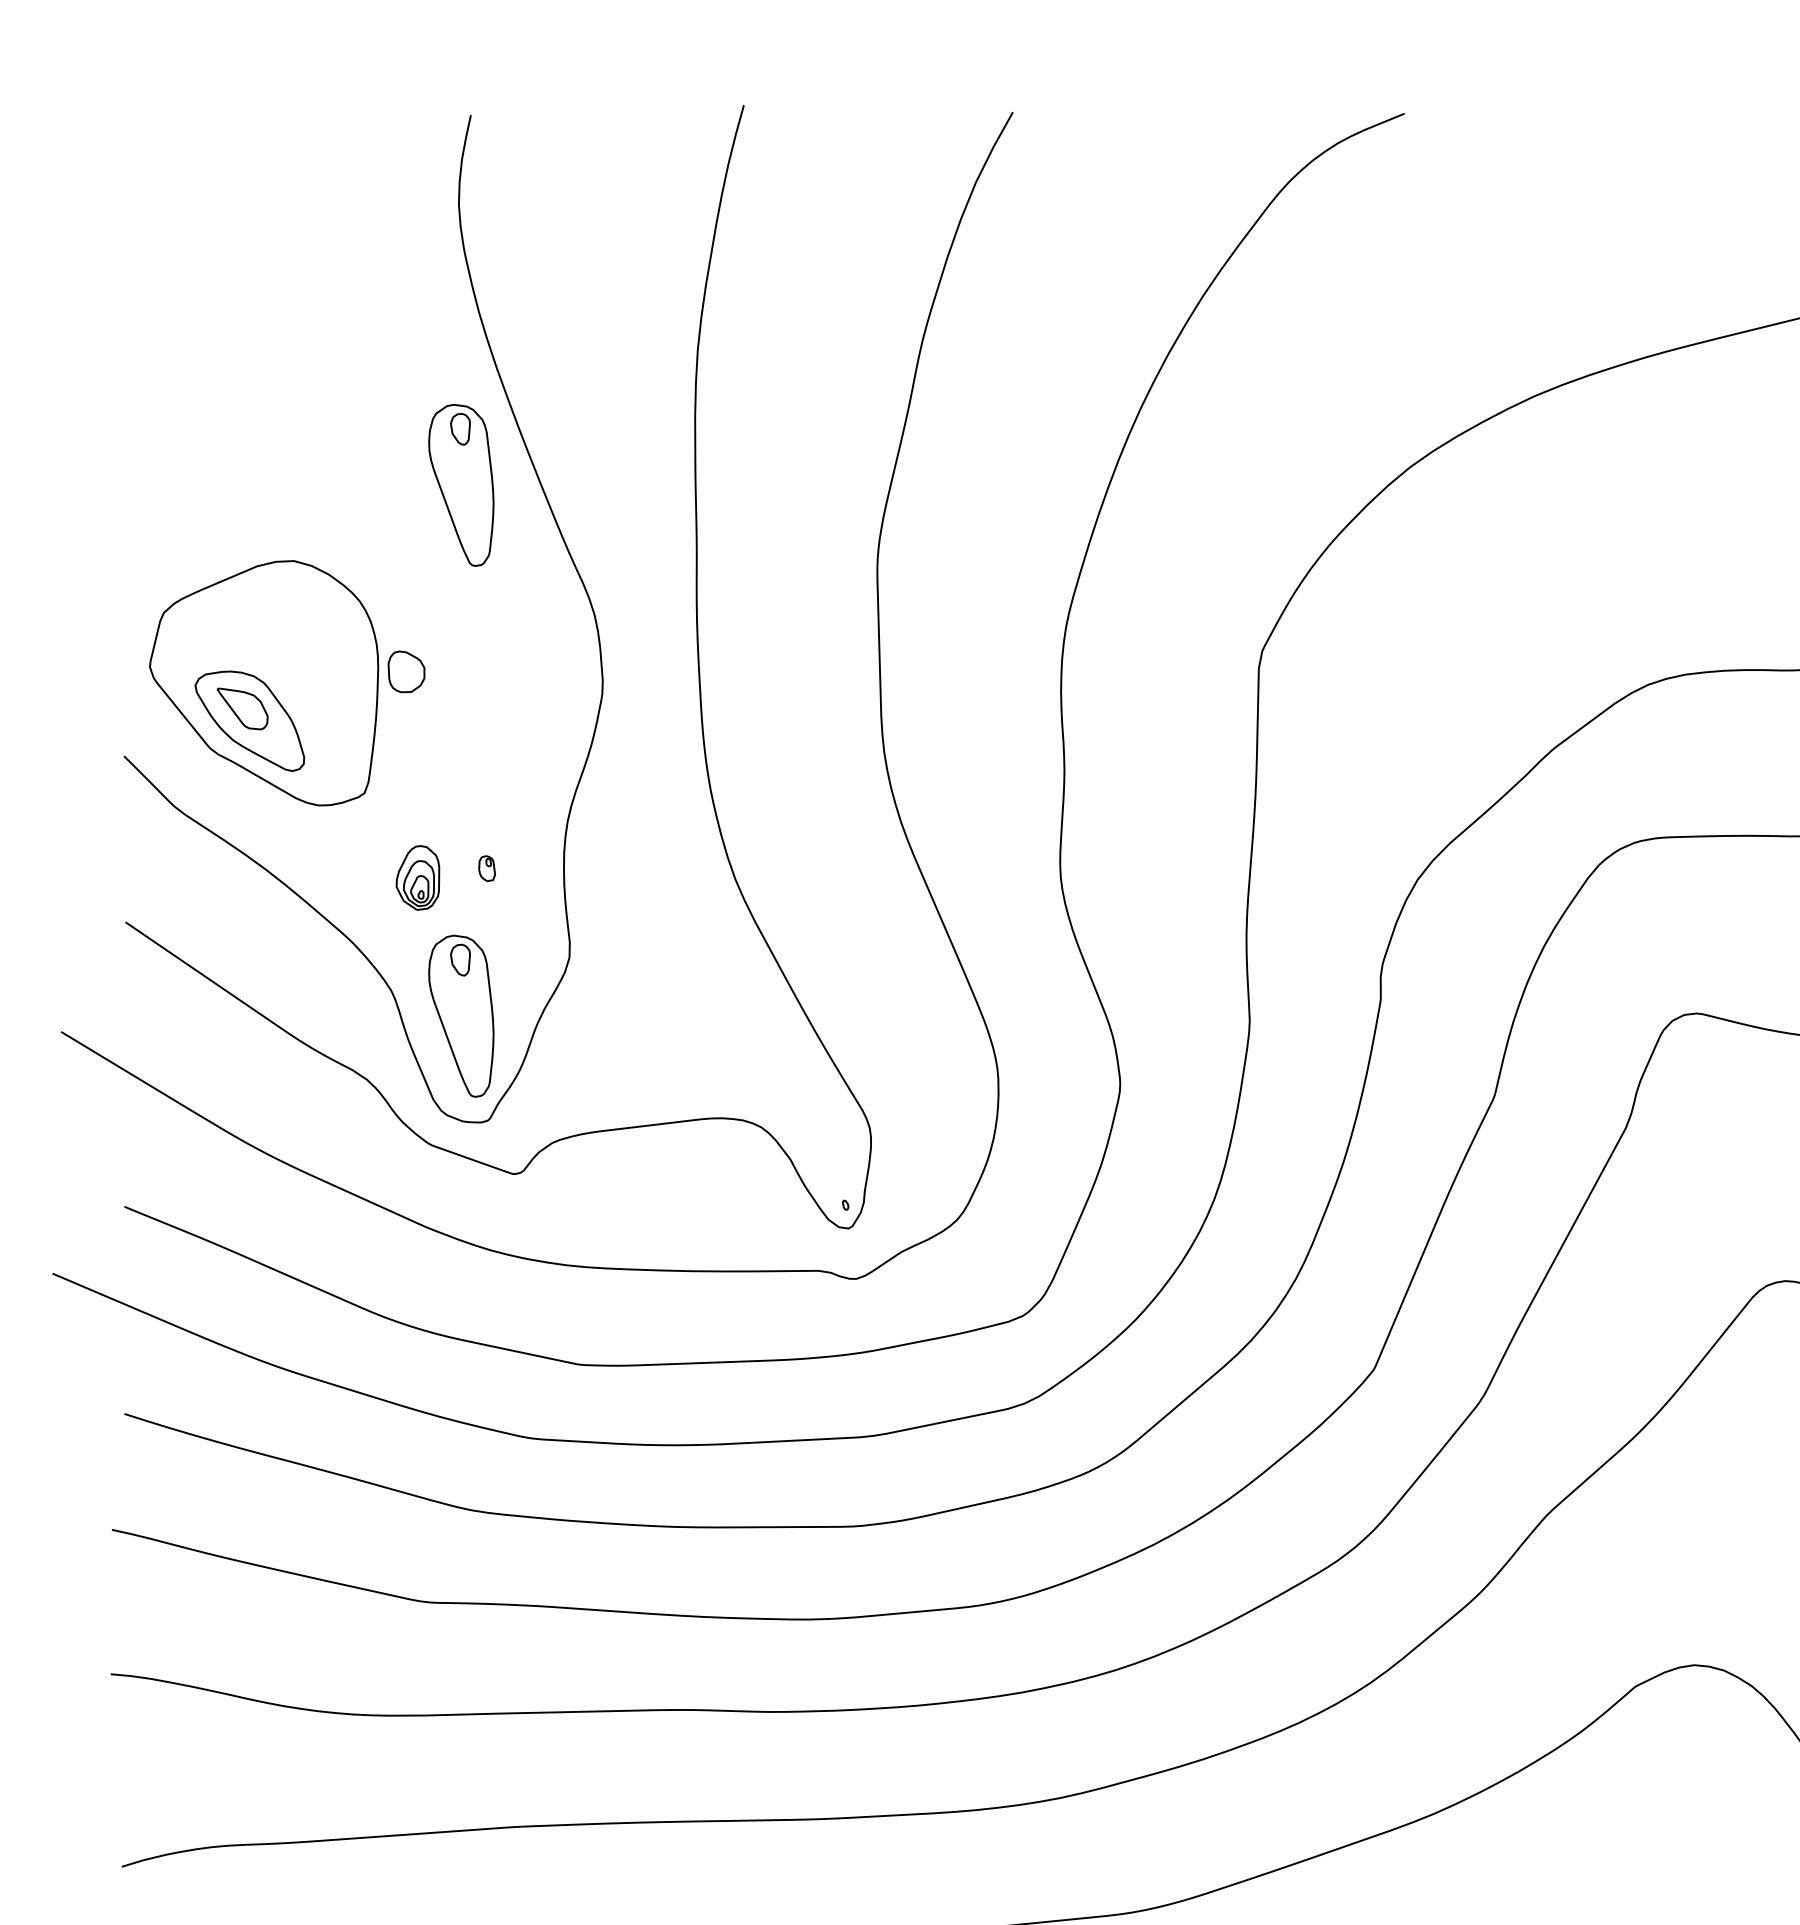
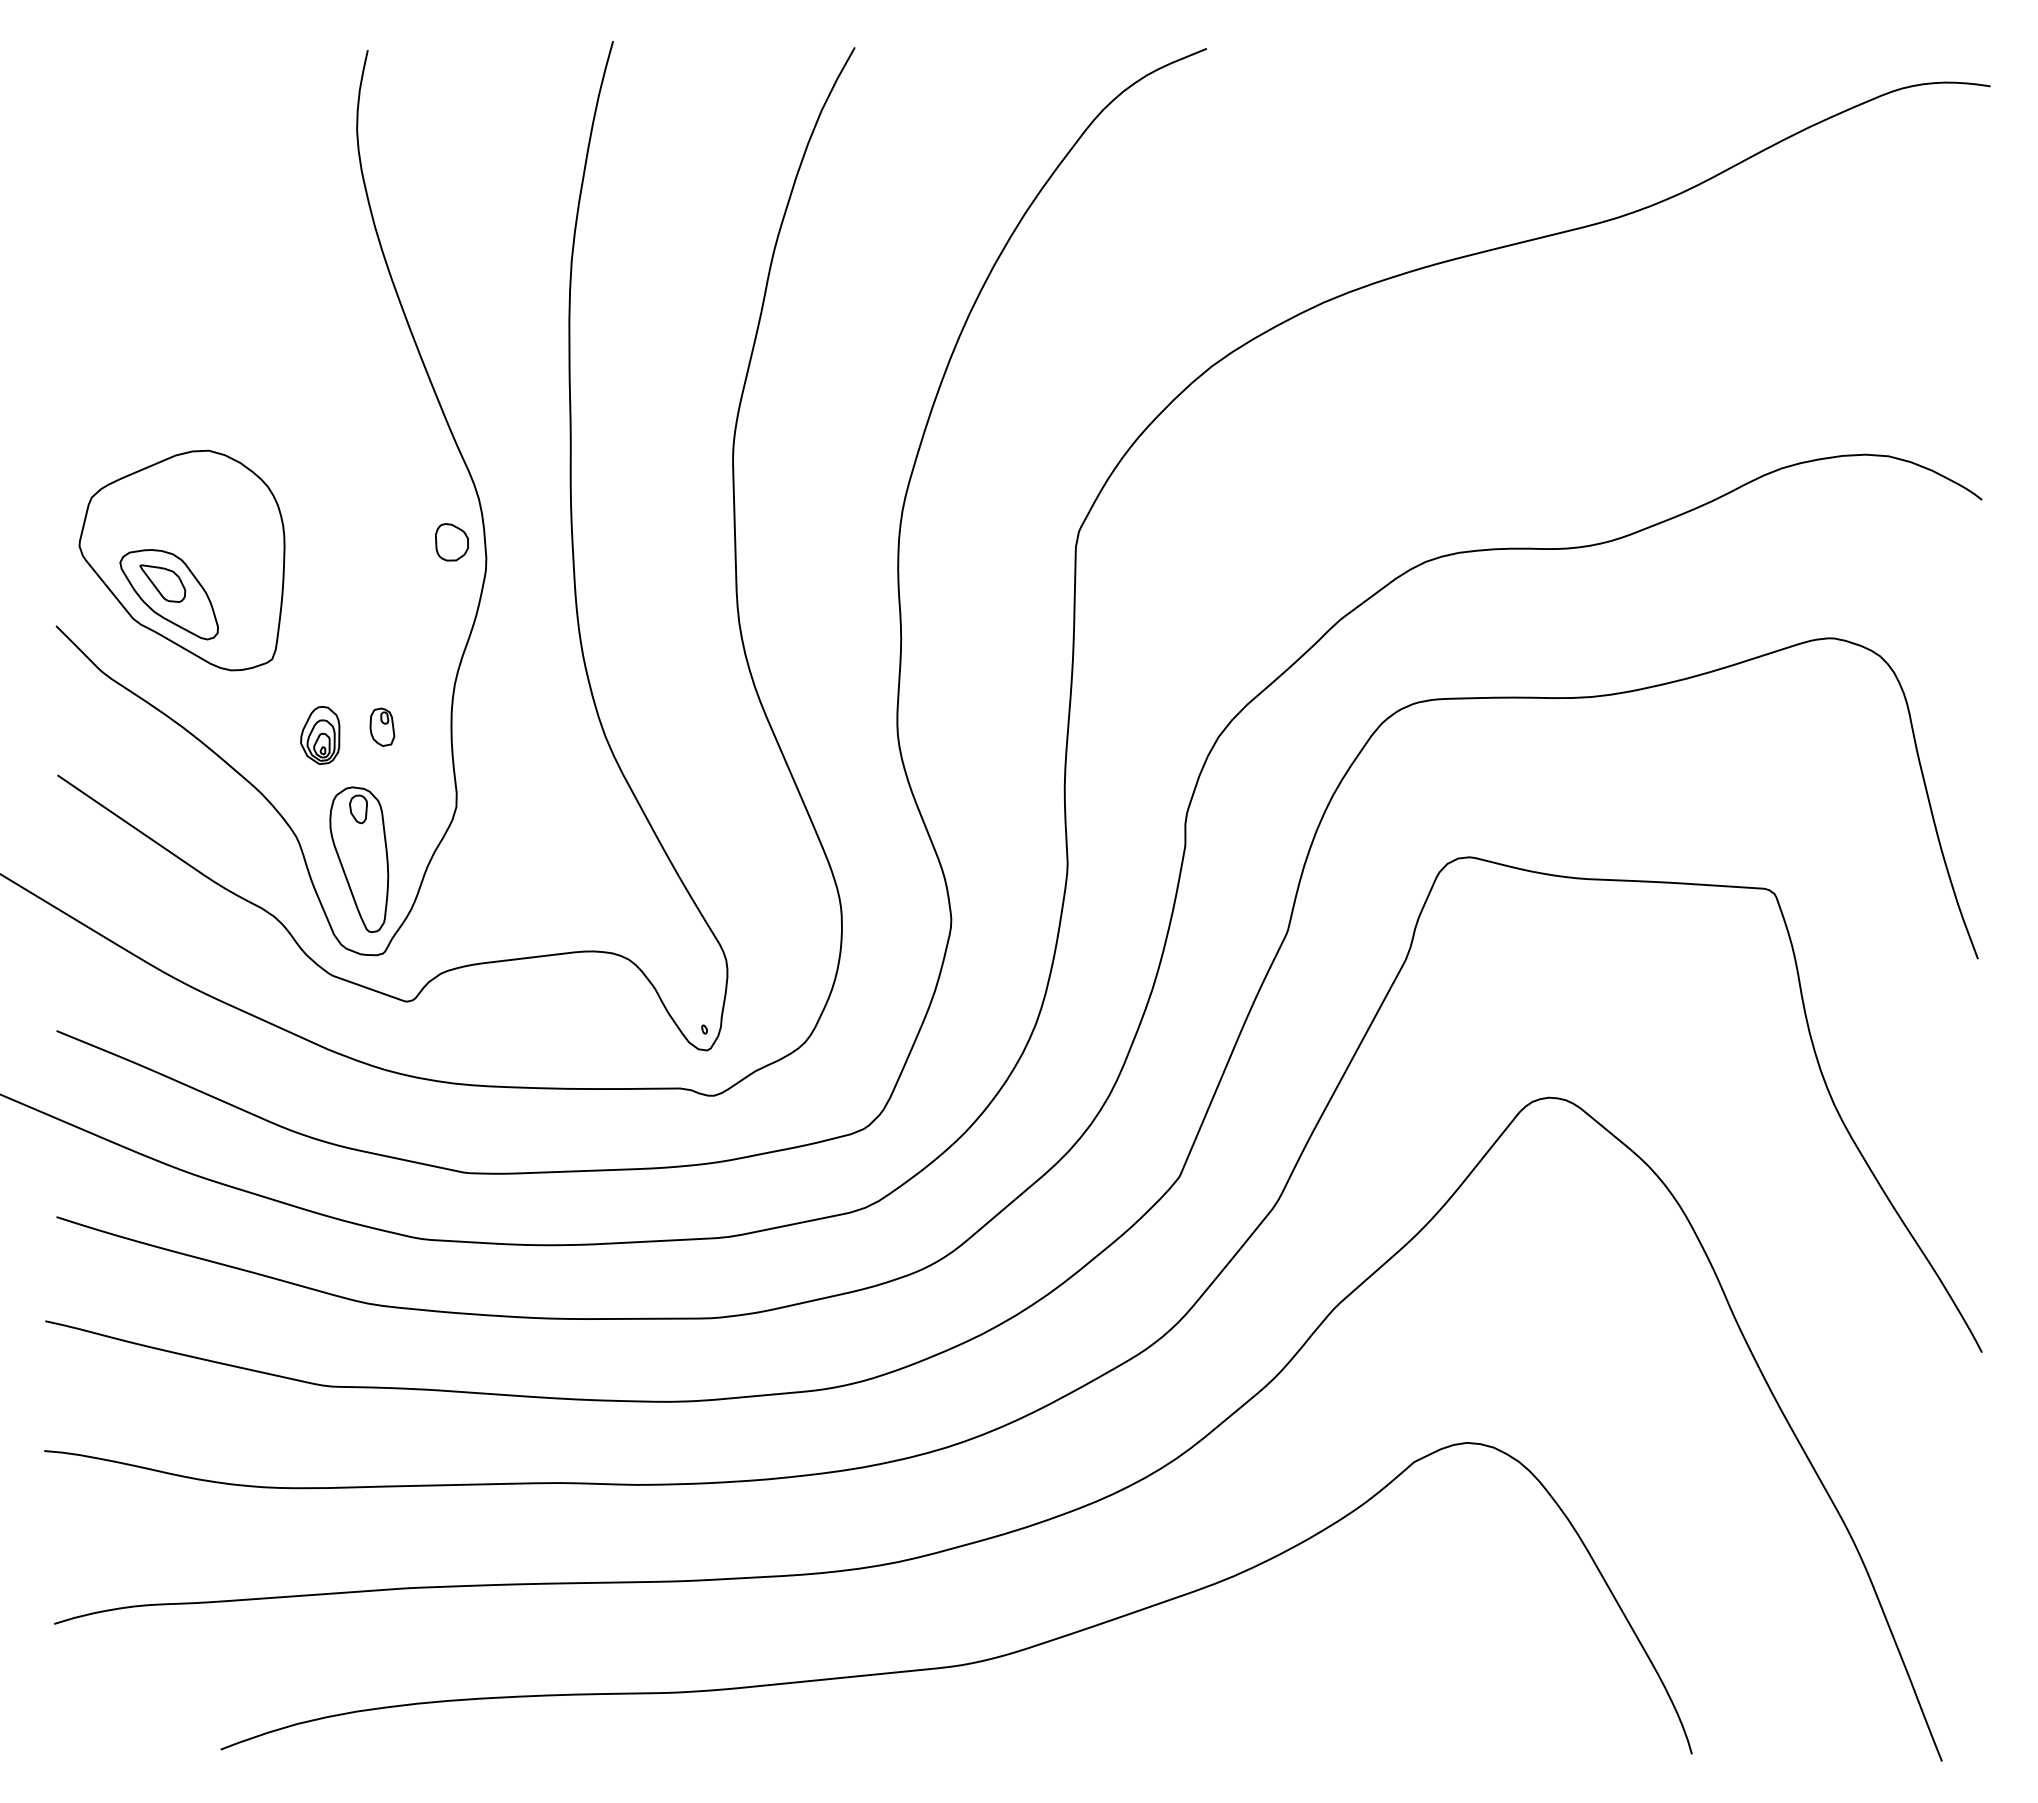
part: (461, 485) -> (359, 382), removed
part: (405, 672) -> (451, 542), moved
part: (487, 867) -> (382, 726), size x1.67

